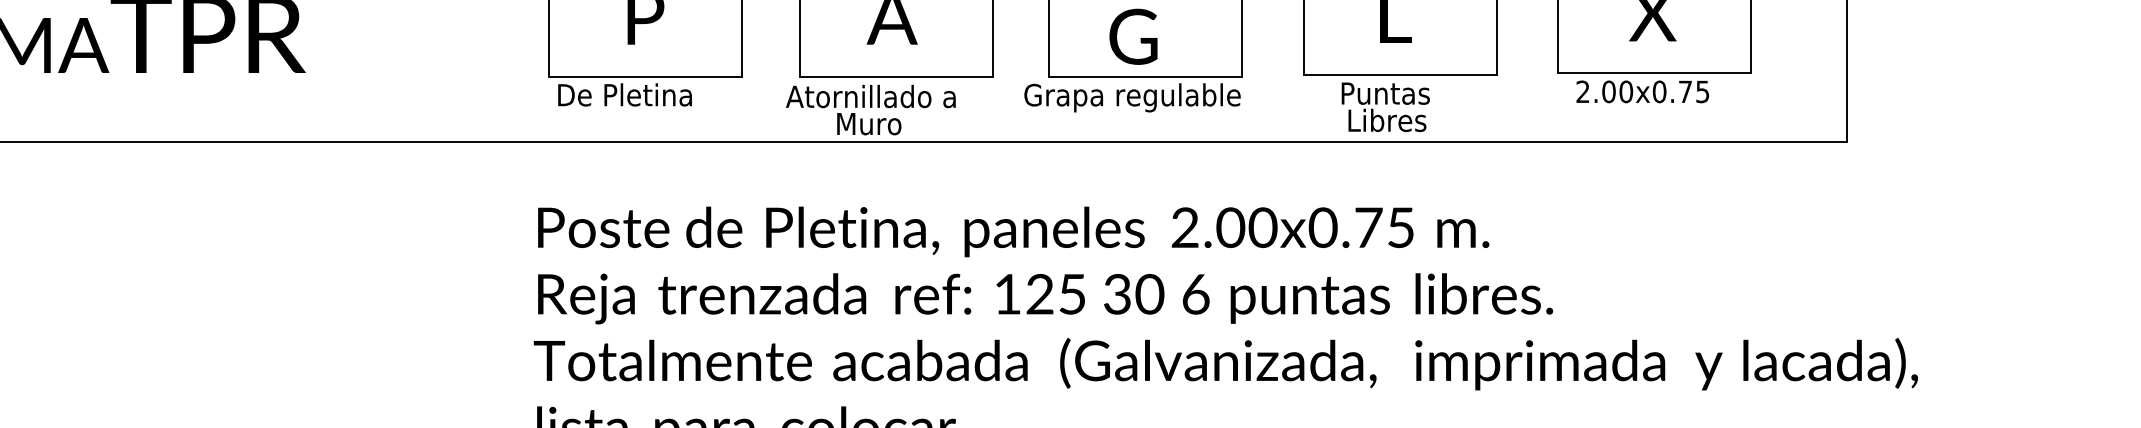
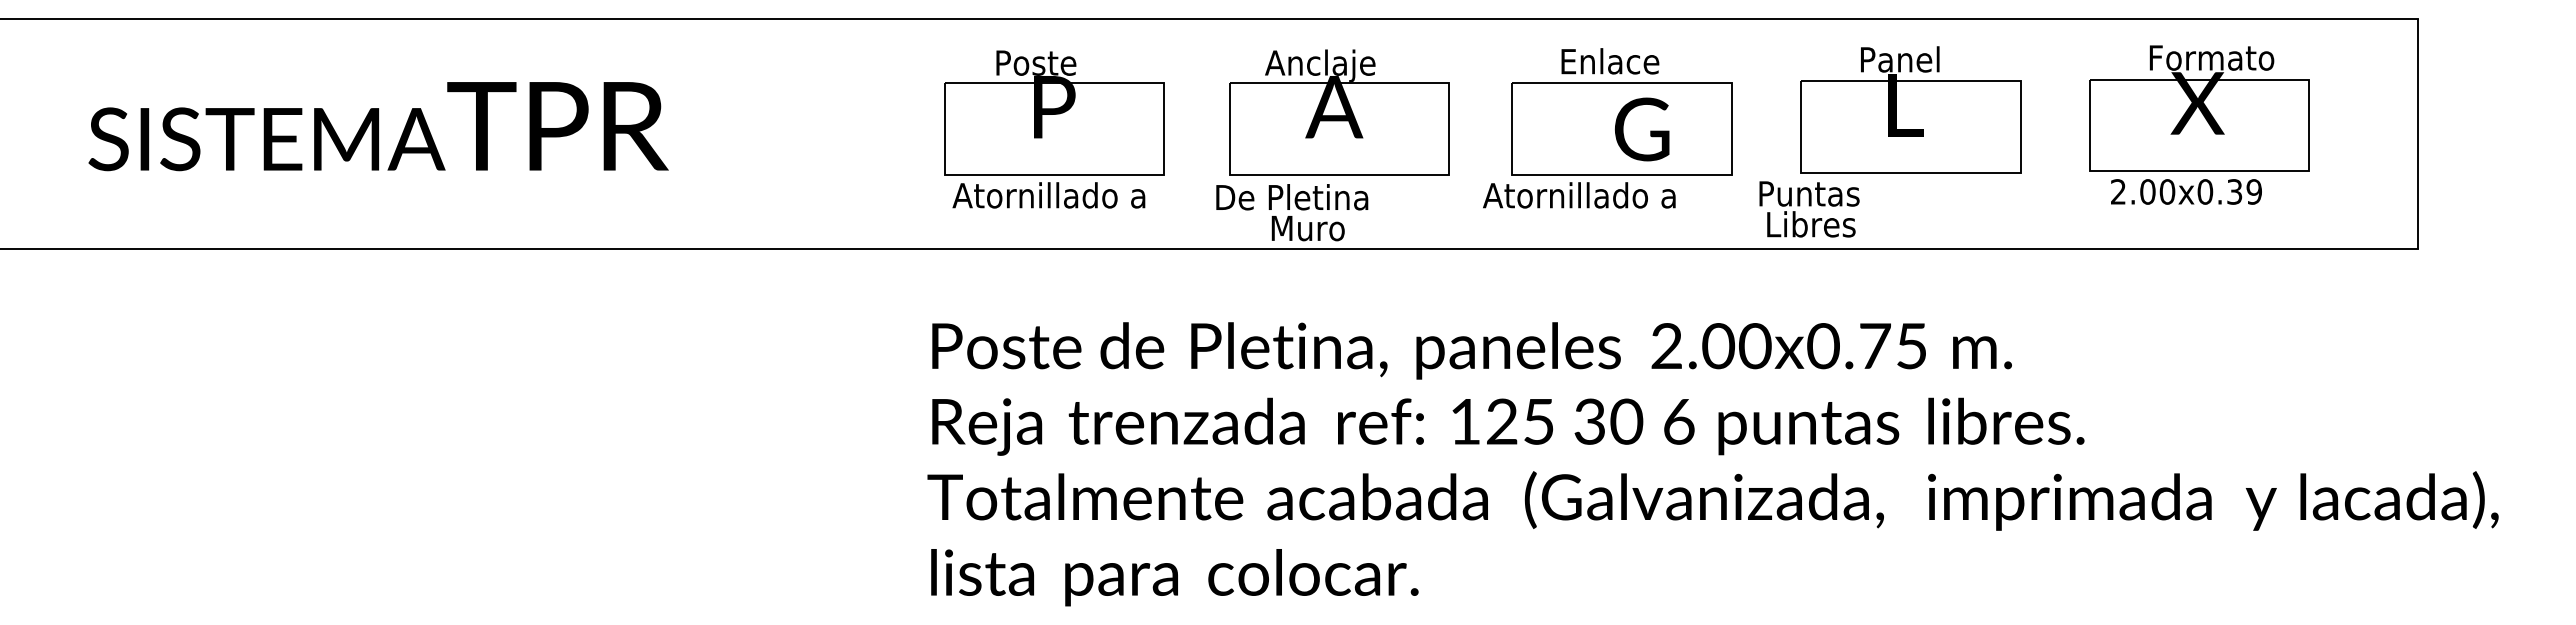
text: (1133, 36) -> (1642, 129), moved
text: (1694, 91) -> (2244, 191), 2.00x0.75 -> 2.00x0.39
text: (640, 95) -> (1048, 195), De Pletina -> Atornillado a
text: (870, 96) -> (1309, 197), Atornillado a -> De Pletina
text: (1132, 97) -> (1606, 198), Grapa regulable -> Atornillado a
text: (1385, 107) -> (1809, 209), moved

